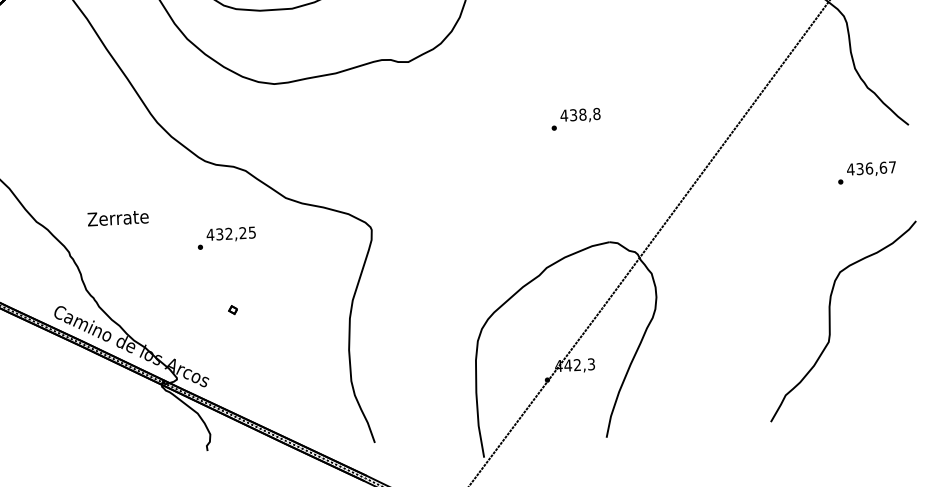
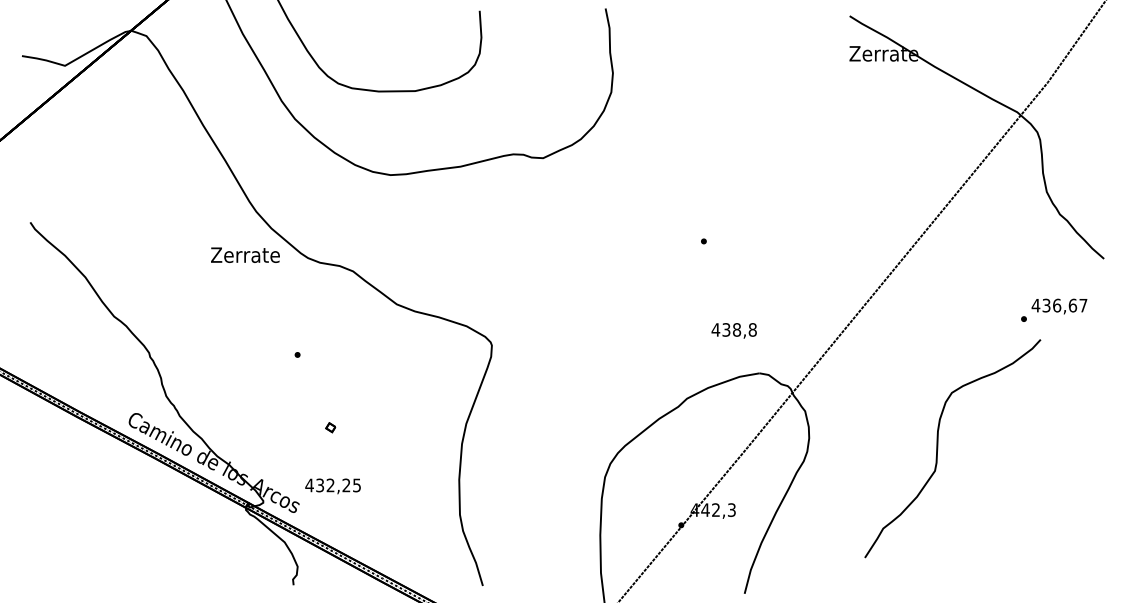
text: (579, 115) -> (733, 330), moved
text: (118, 217) -> (245, 254), moved
text: (230, 234) -> (332, 486), moved
curve: (830, 322) -> (938, 448), moved

